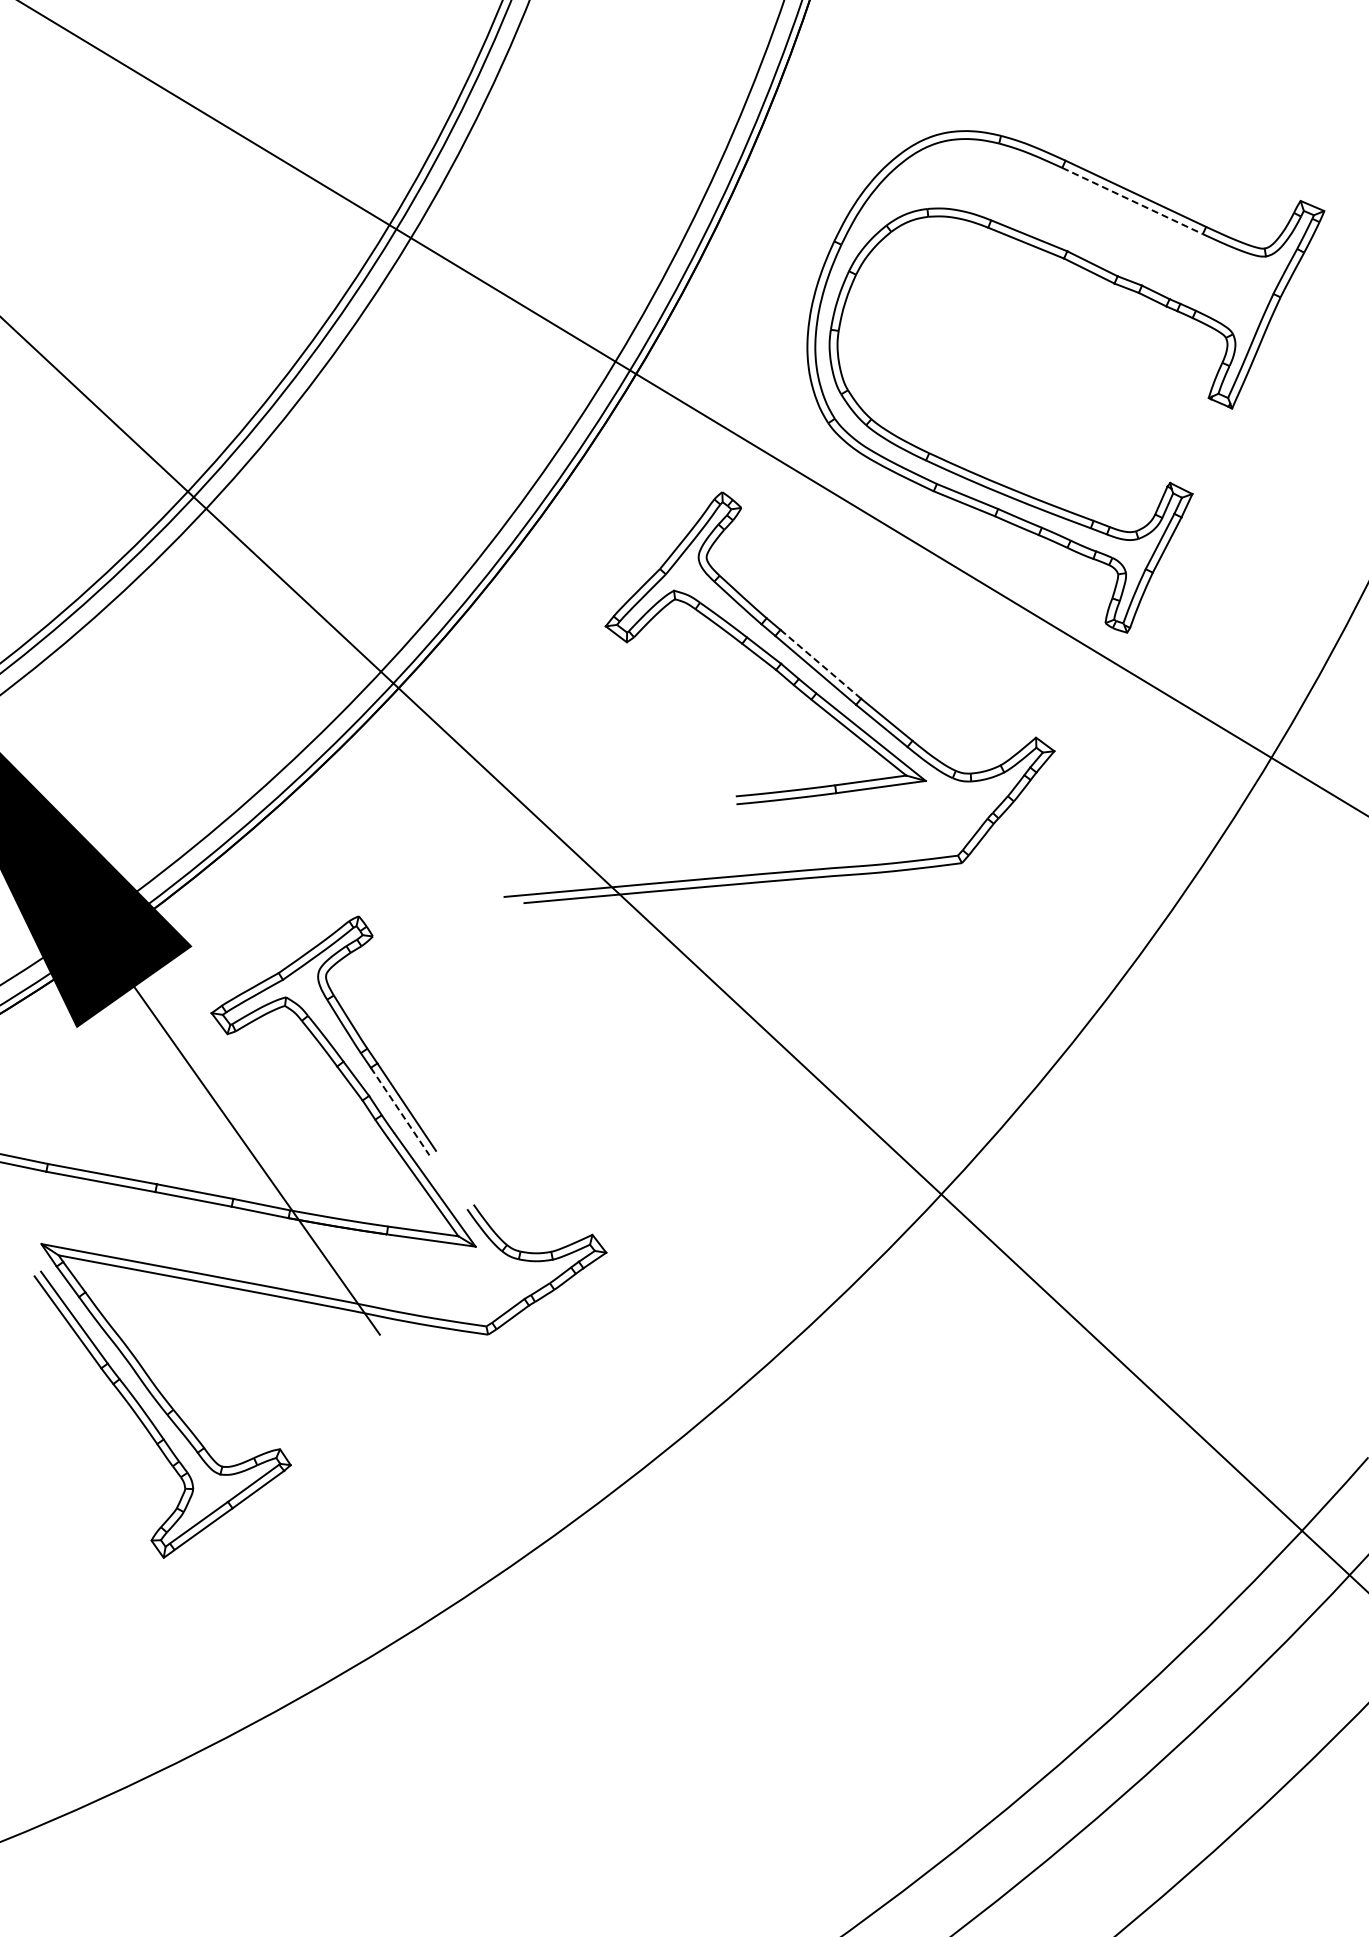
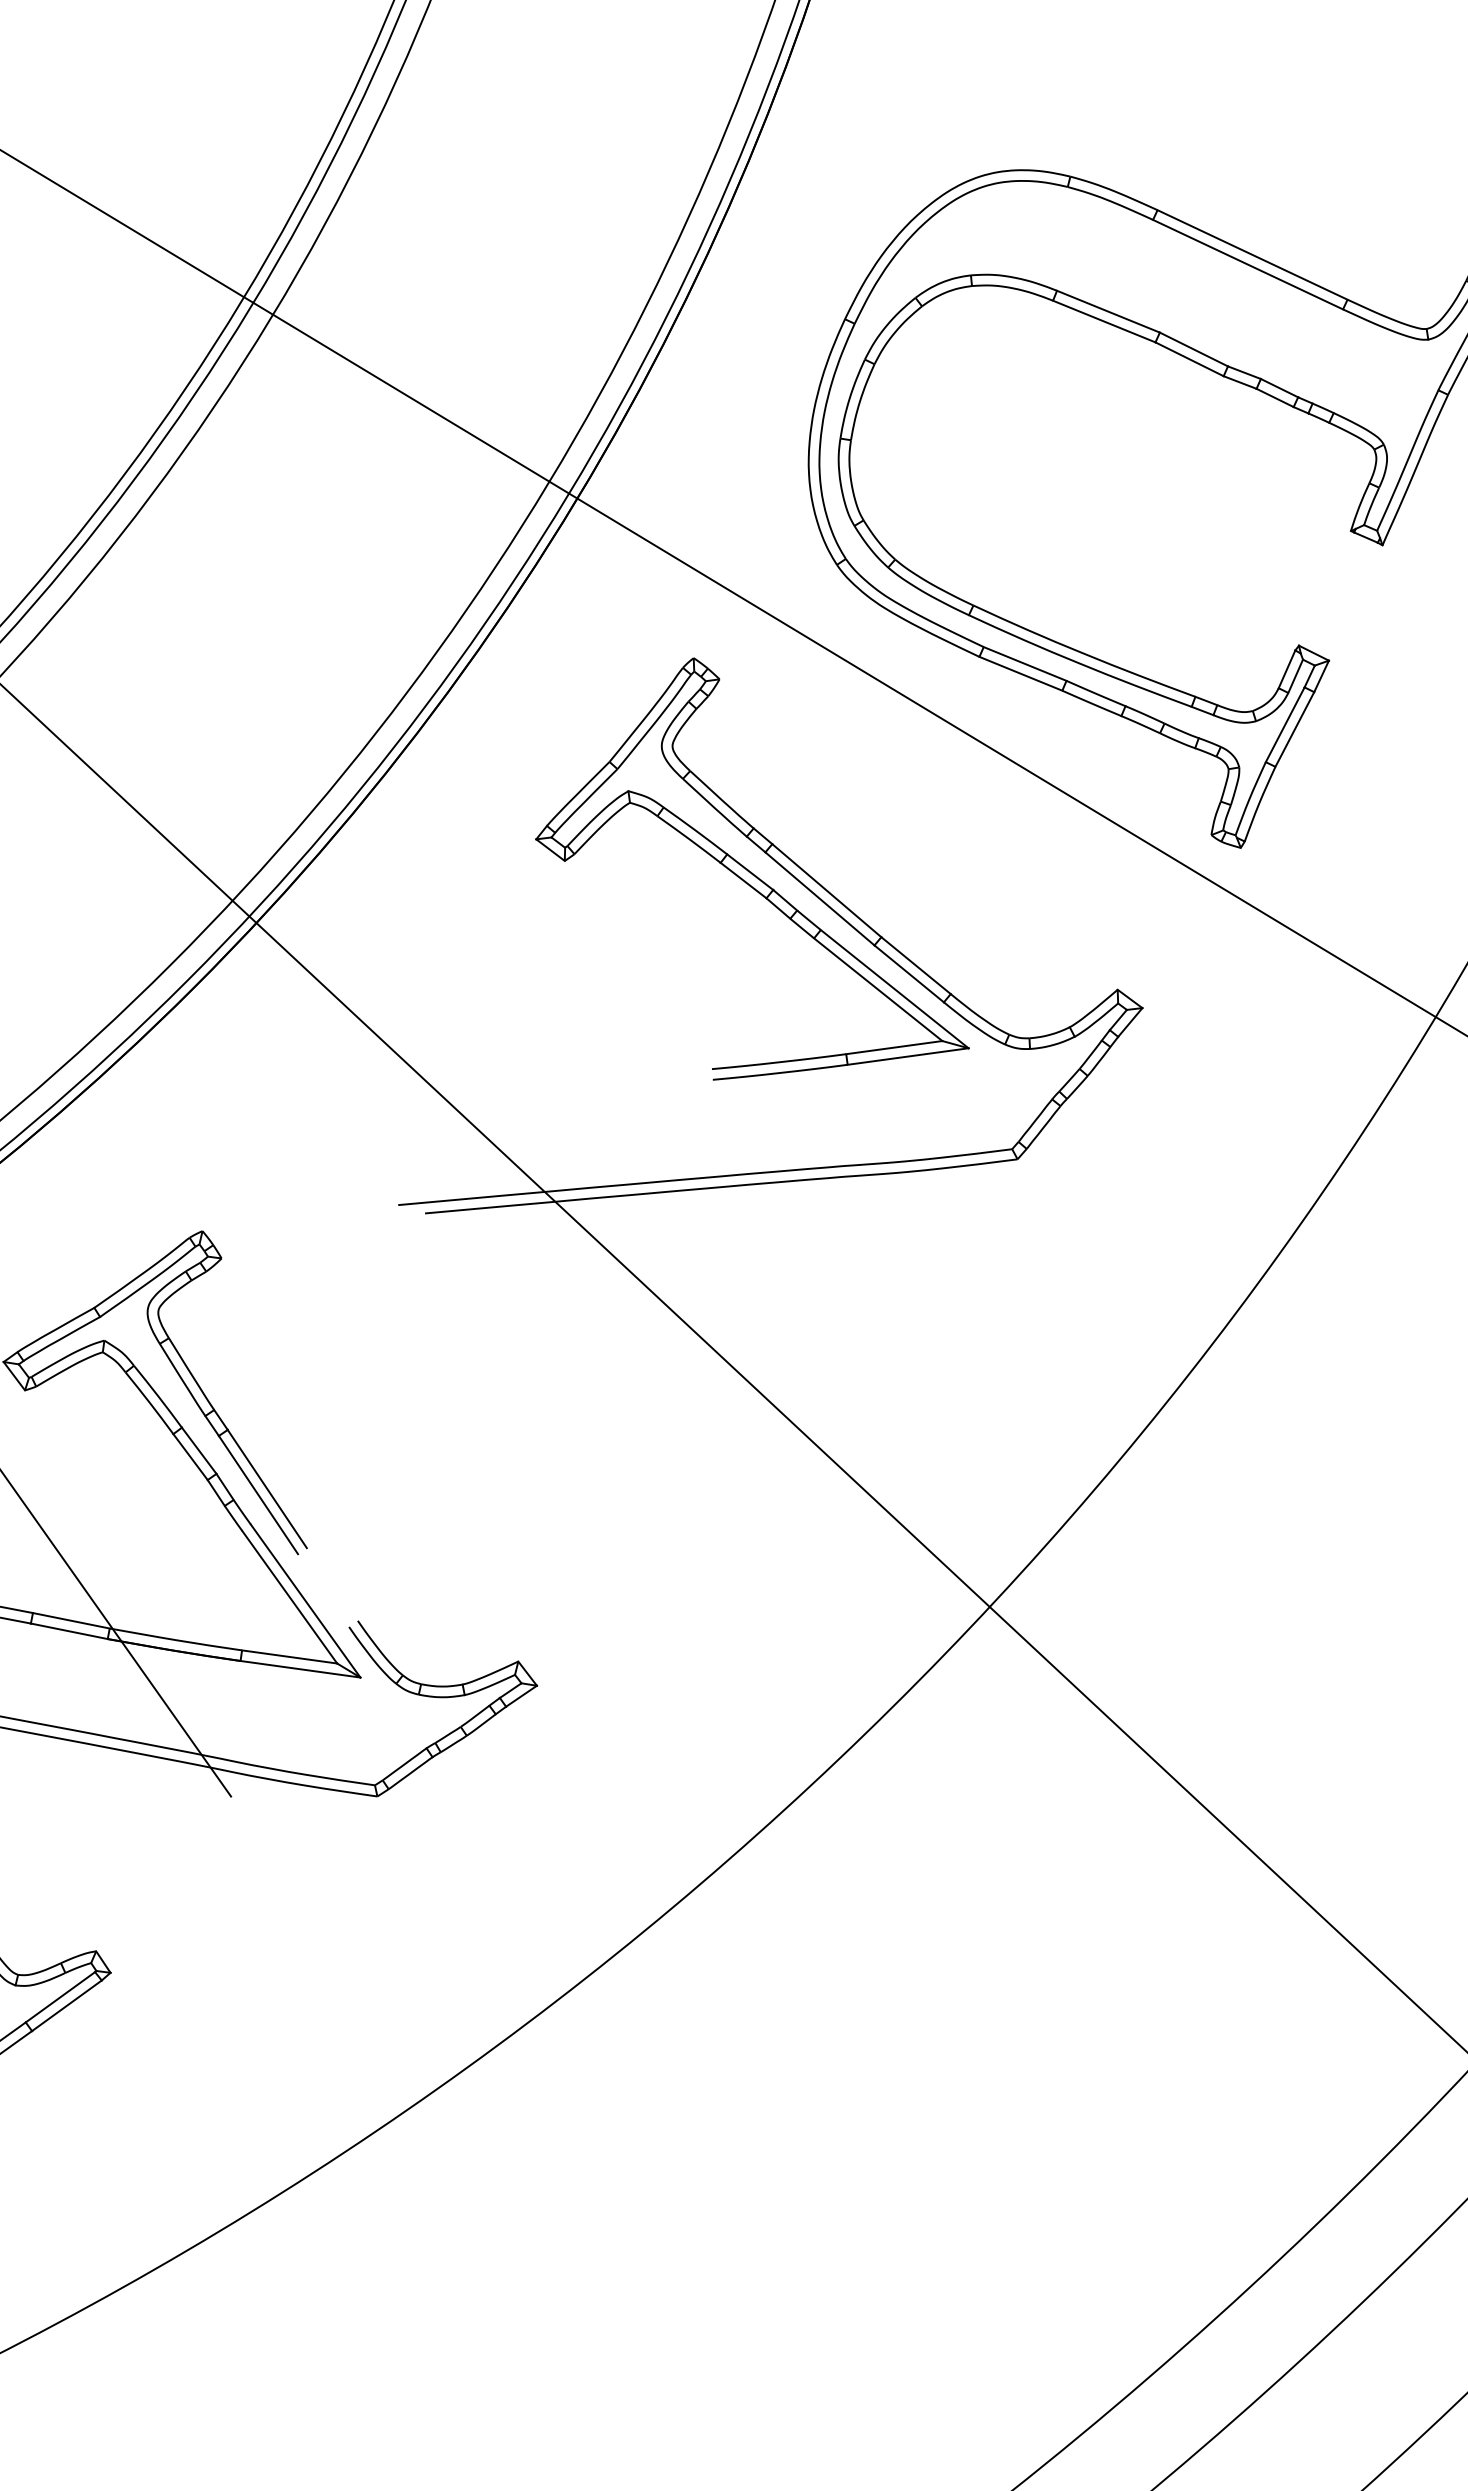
line: (1132, 201) -> (1247, 265), dashed -> solid
line: (821, 664) -> (827, 890), dashed -> solid
line: (400, 1111) -> (258, 1494), dashed -> solid

